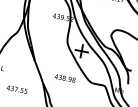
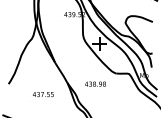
text: (65, 77) -> (95, 83), moved

